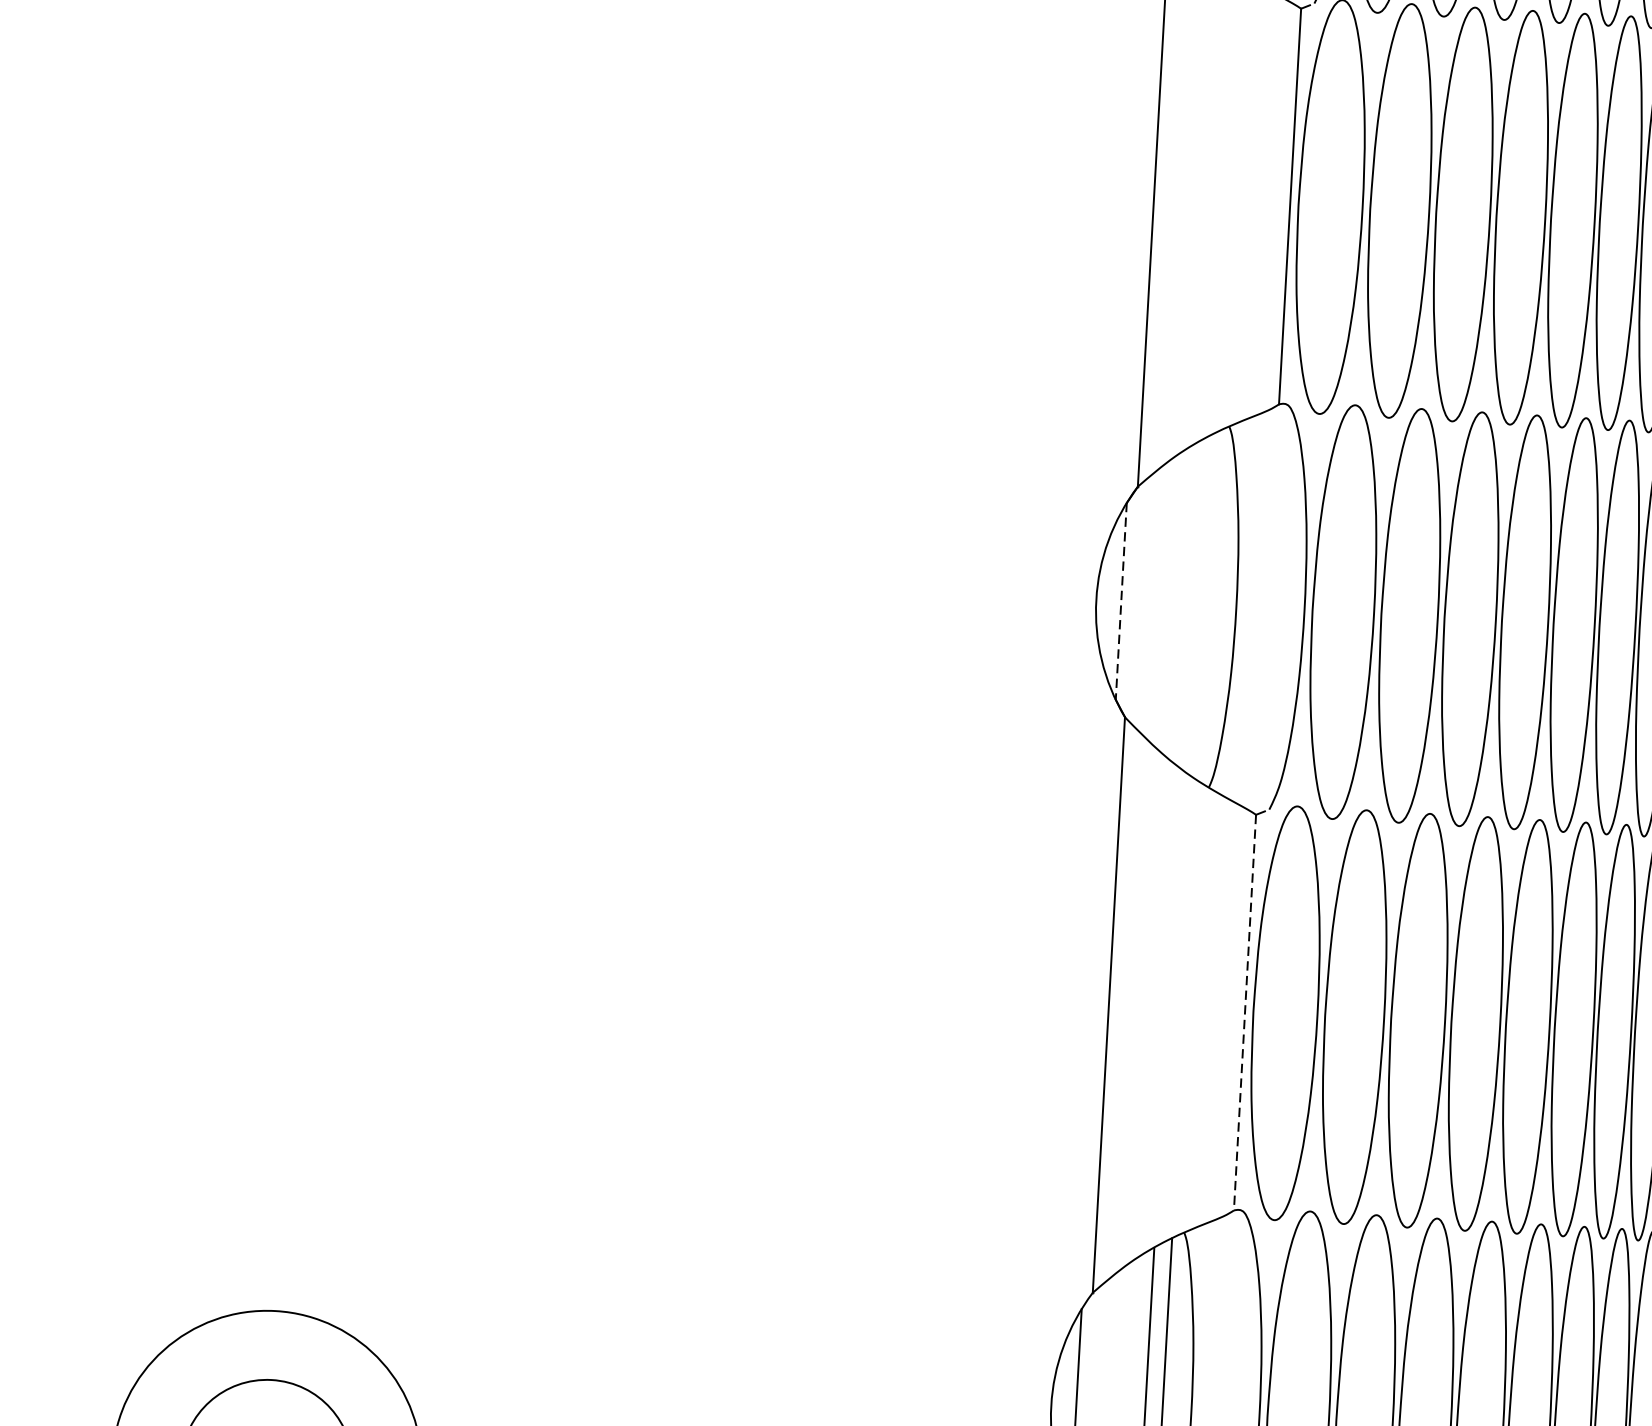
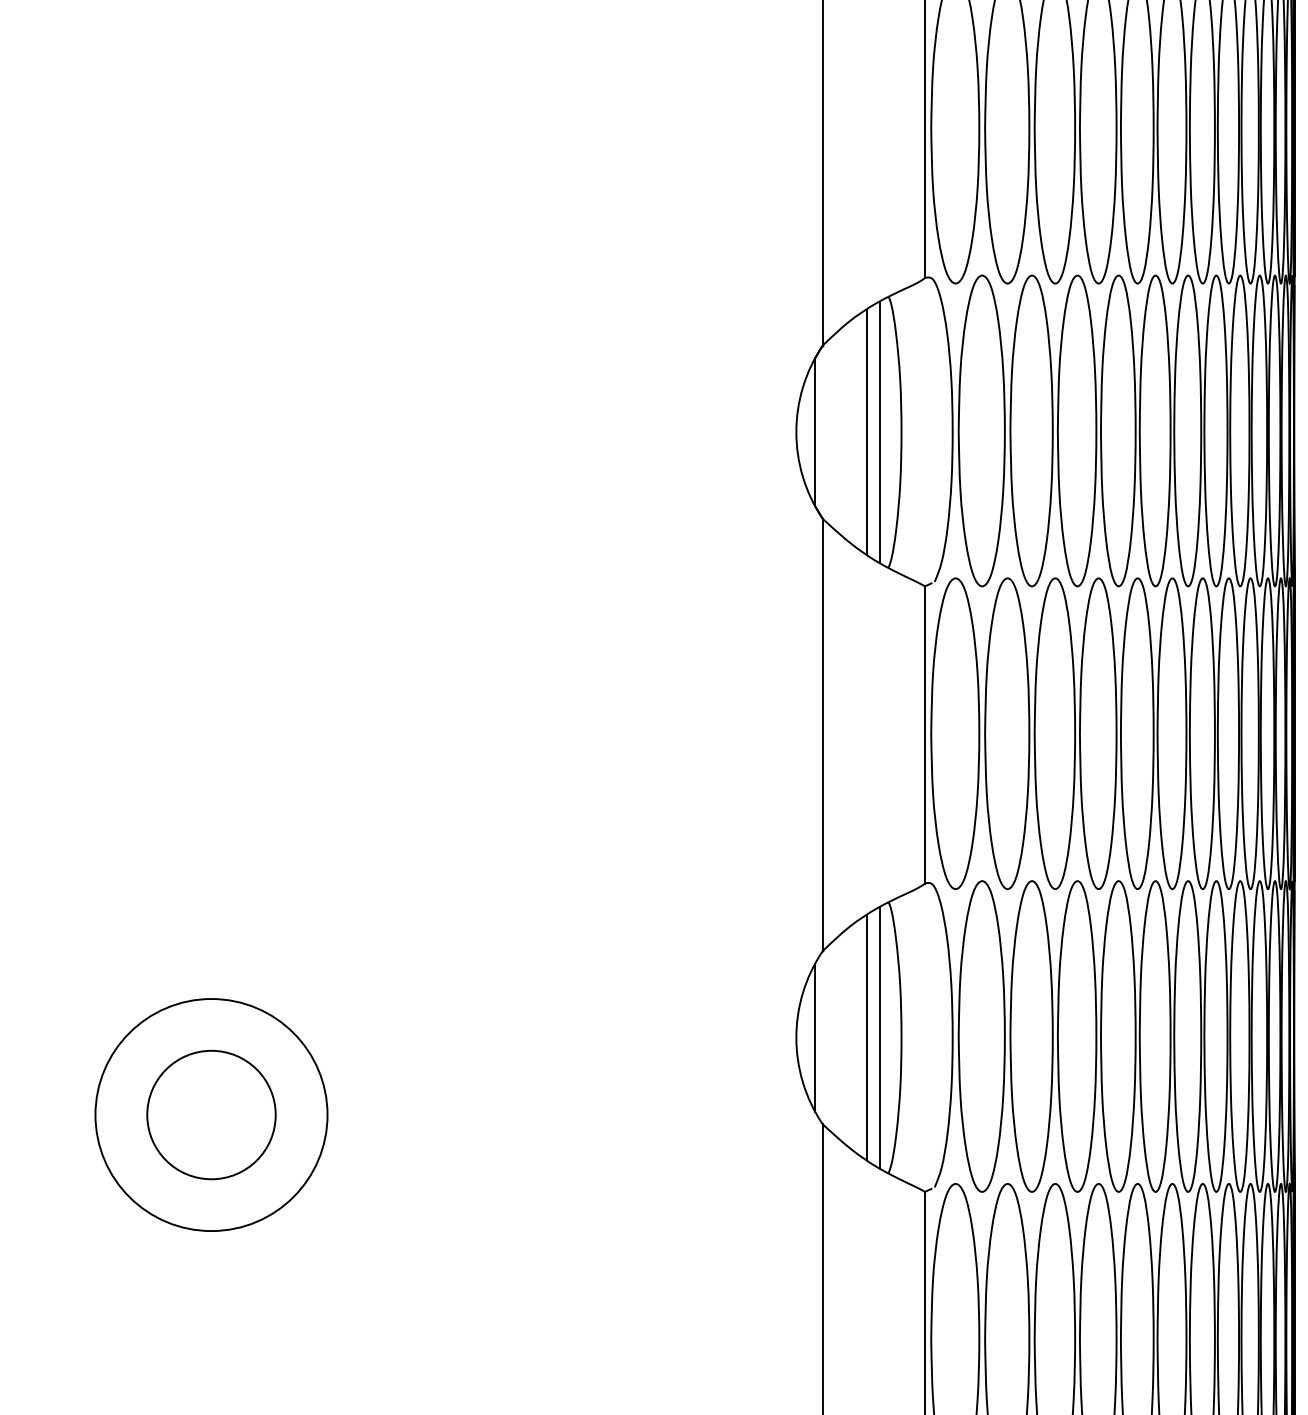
line: (1121, 601) -> (815, 432), dashed -> solid
line: (1189, 604) -> (866, 431), added
line: (1207, 606) -> (879, 432), added
line: (1244, 1011) -> (924, 734), dashed -> solid

